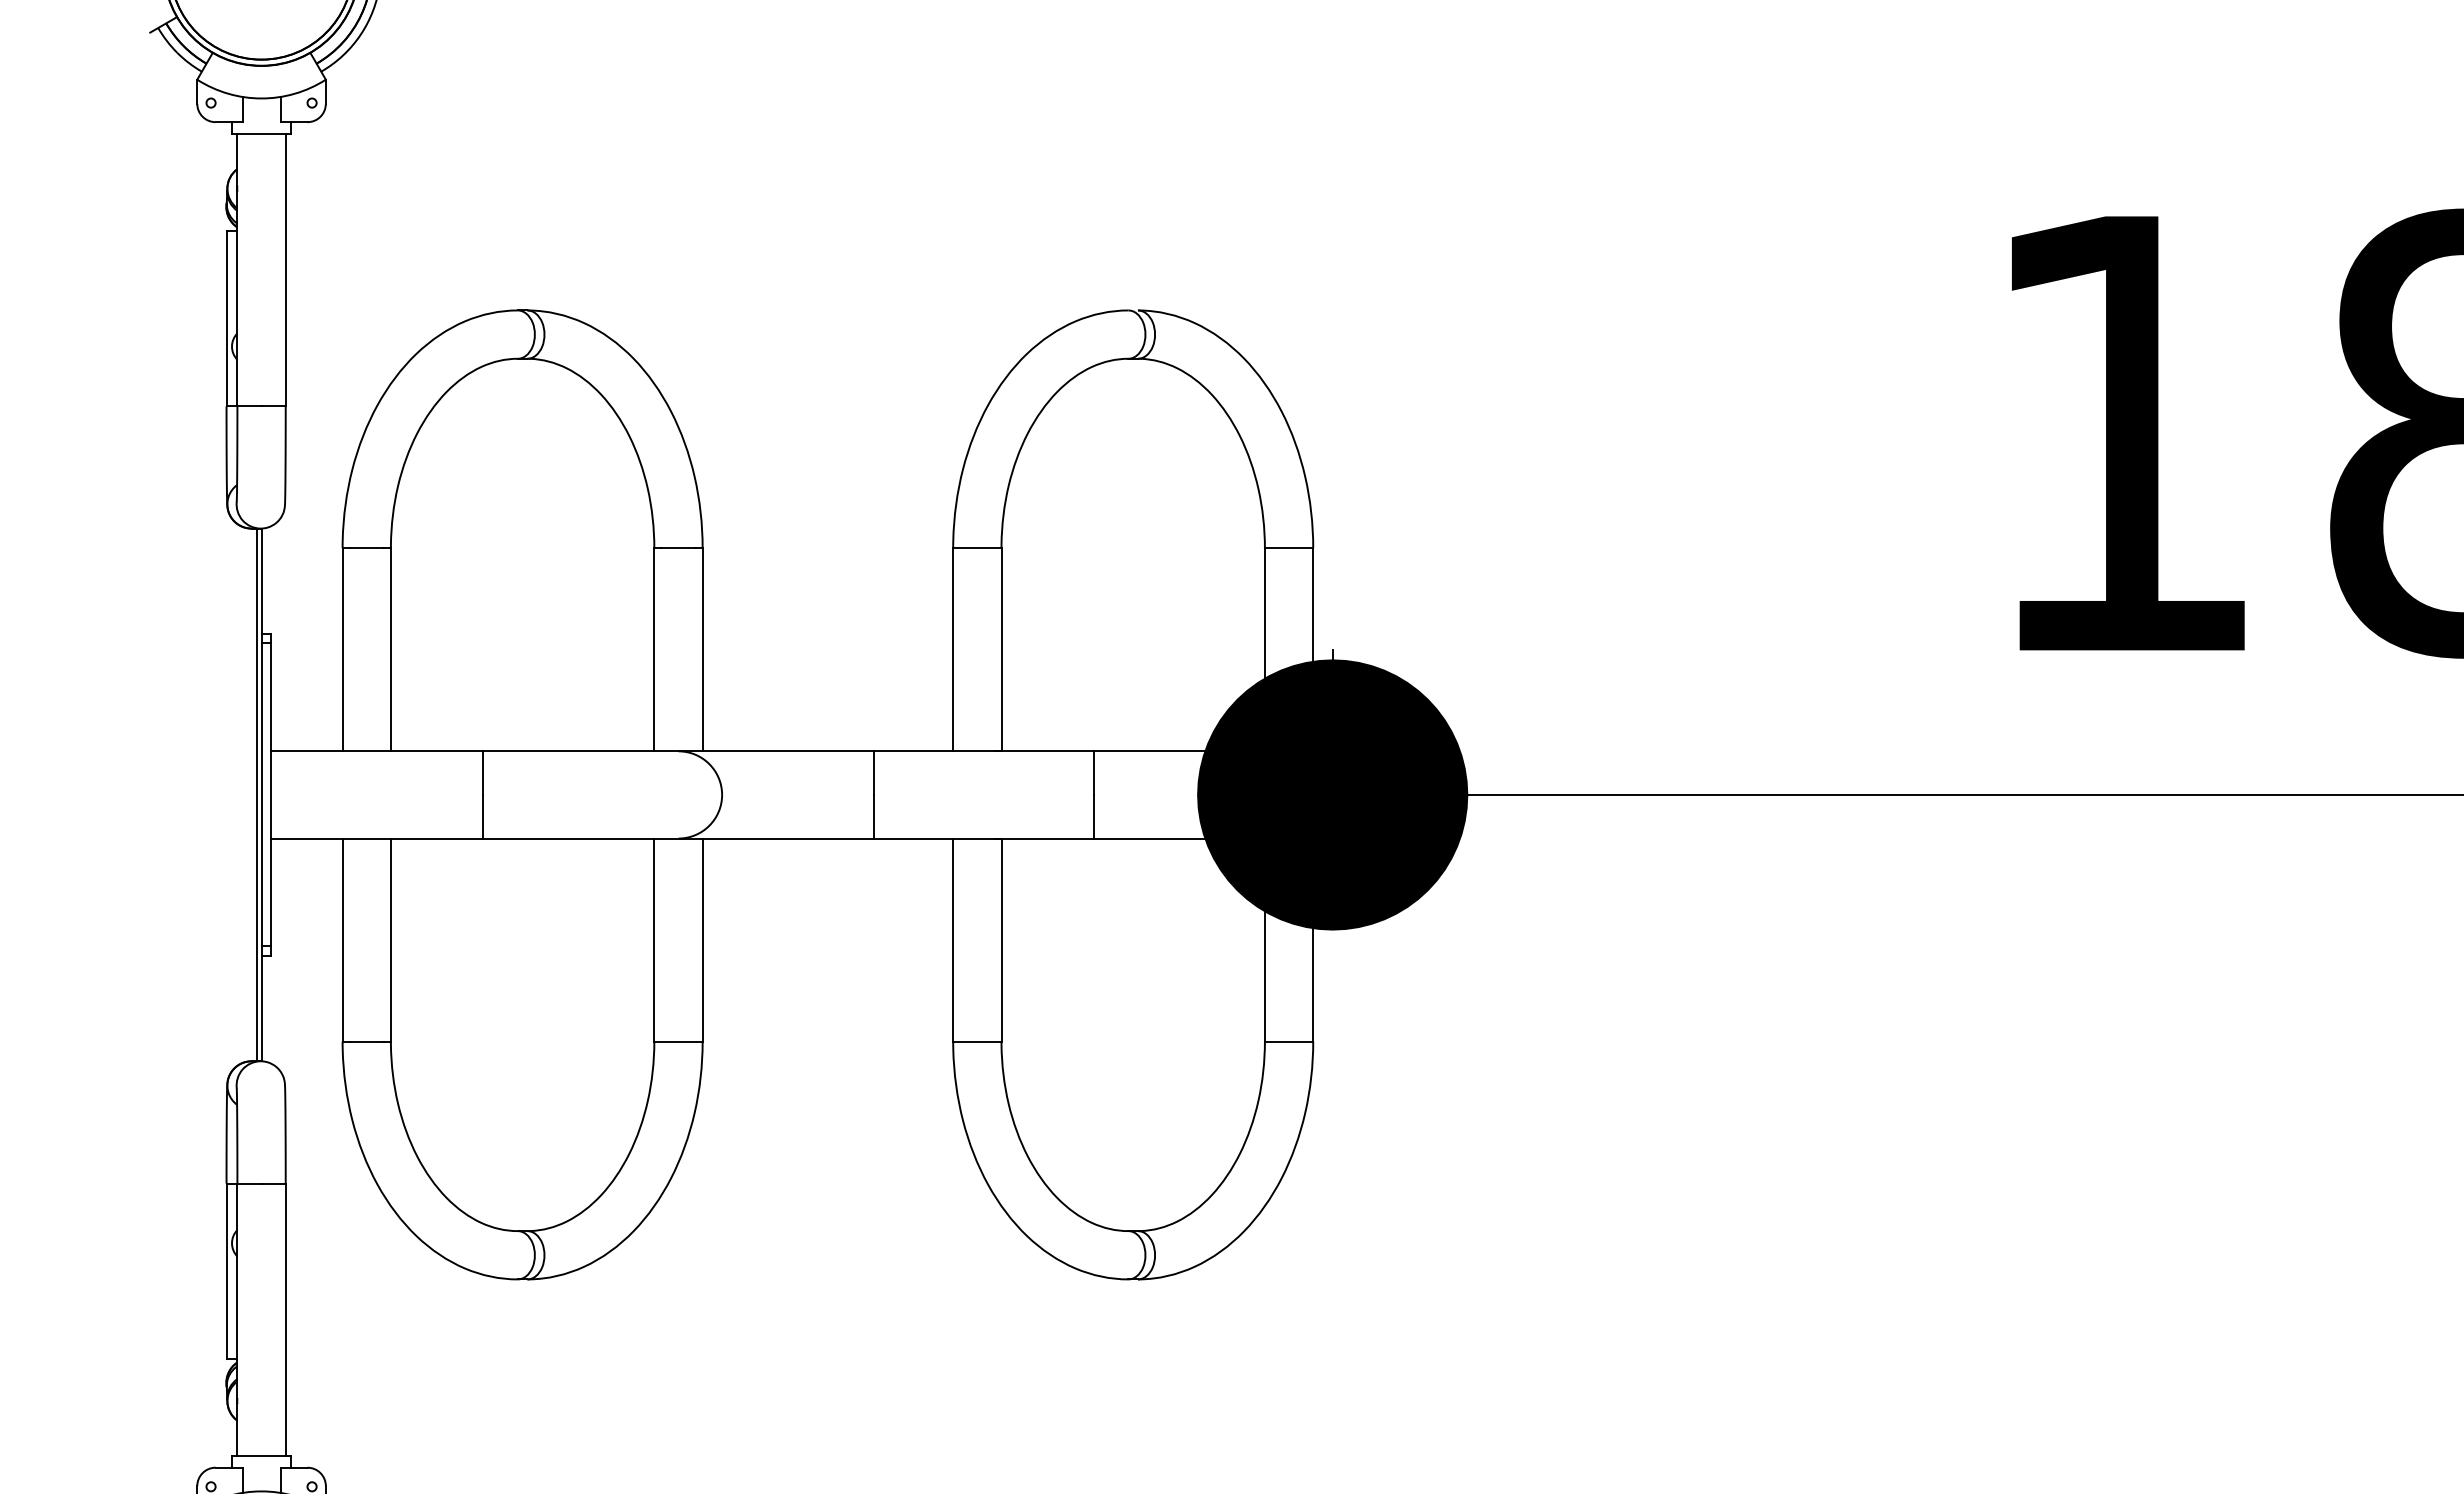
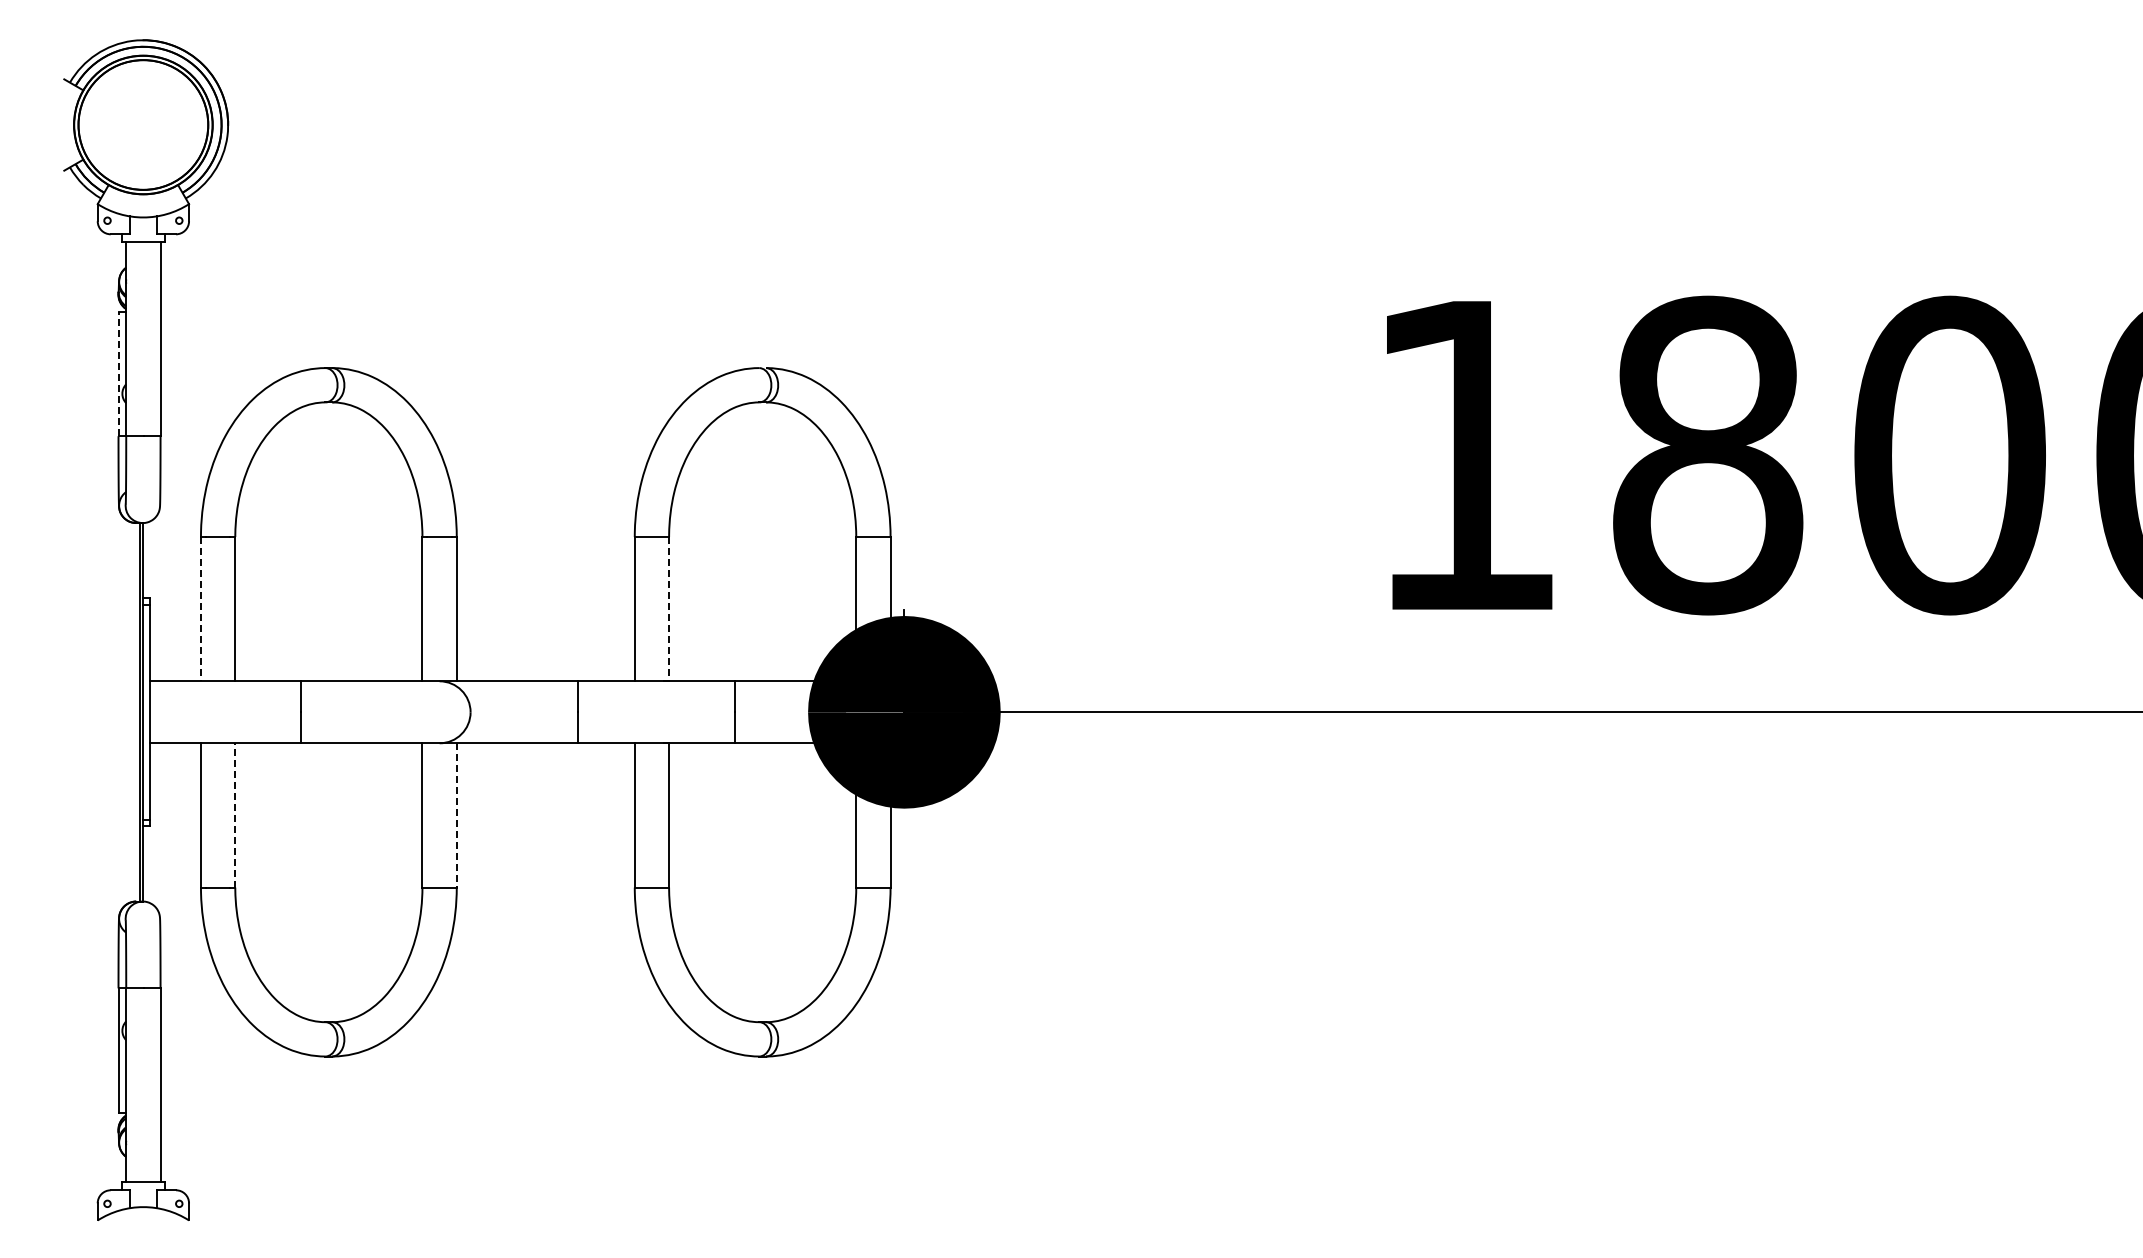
line: (226, 318) -> (118, 373), solid -> dashed
line: (341, 650) -> (200, 609), solid -> dashed
line: (1002, 650) -> (669, 609), solid -> dashed
line: (391, 938) -> (235, 814), solid -> dashed
line: (702, 940) -> (456, 815), solid -> dashed

